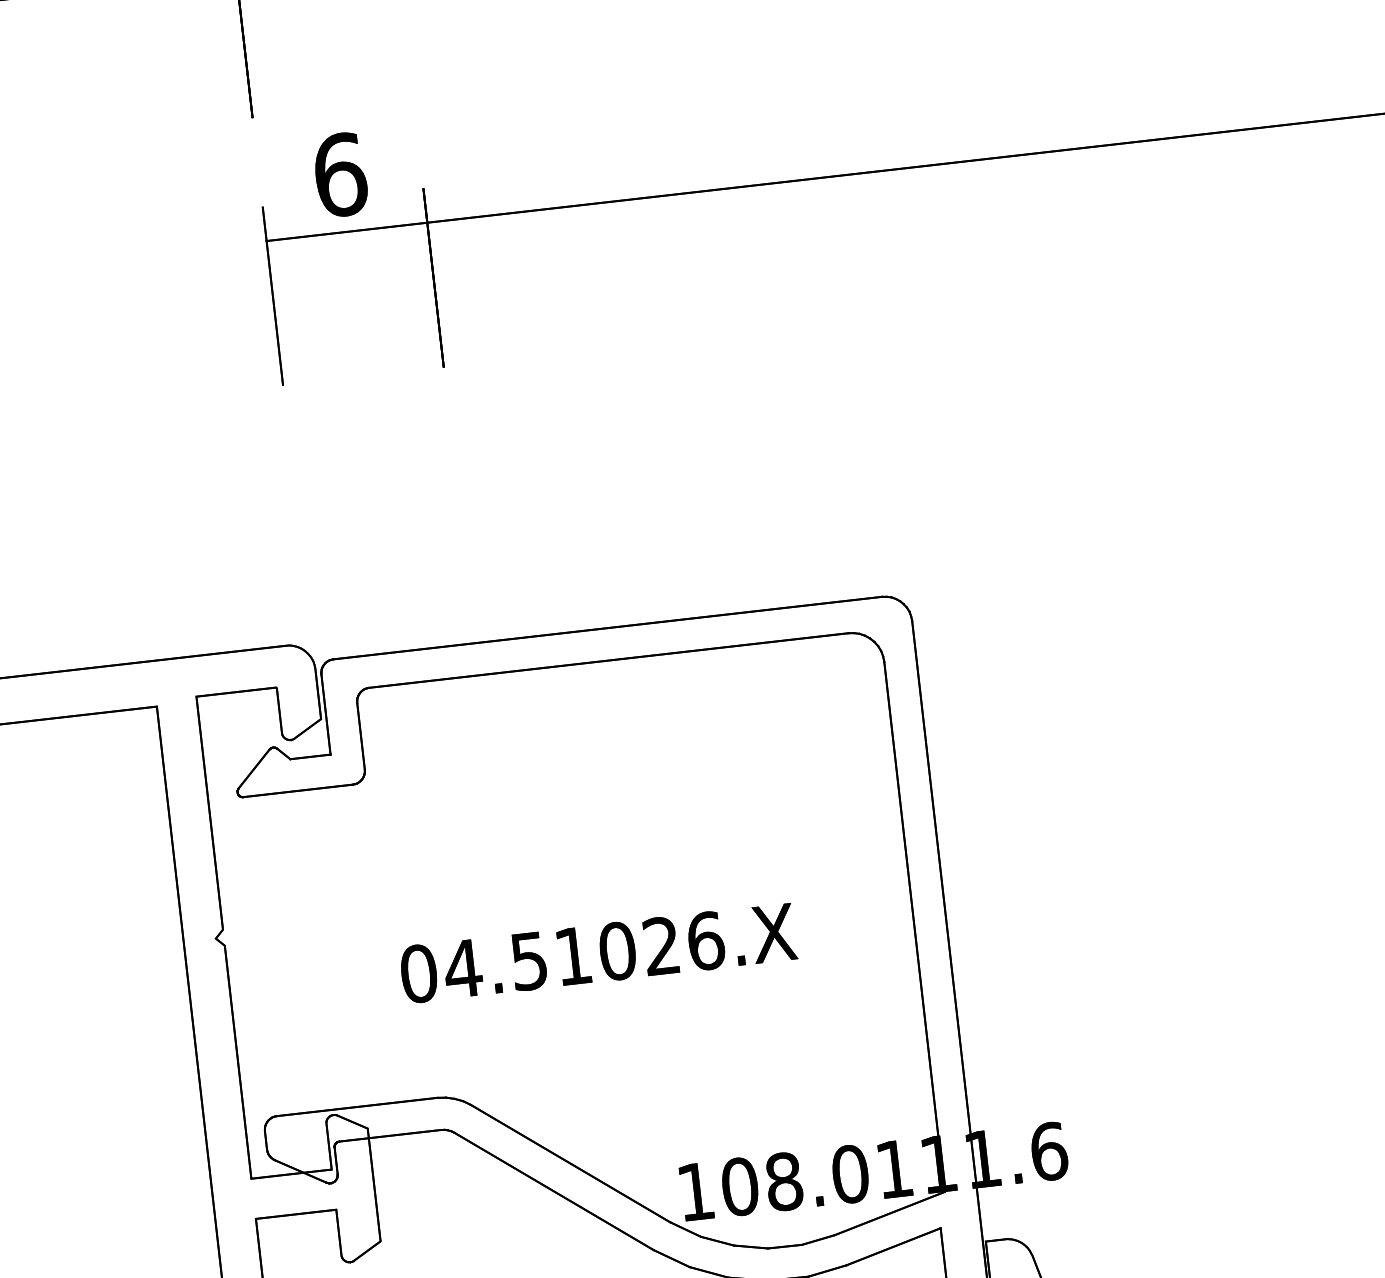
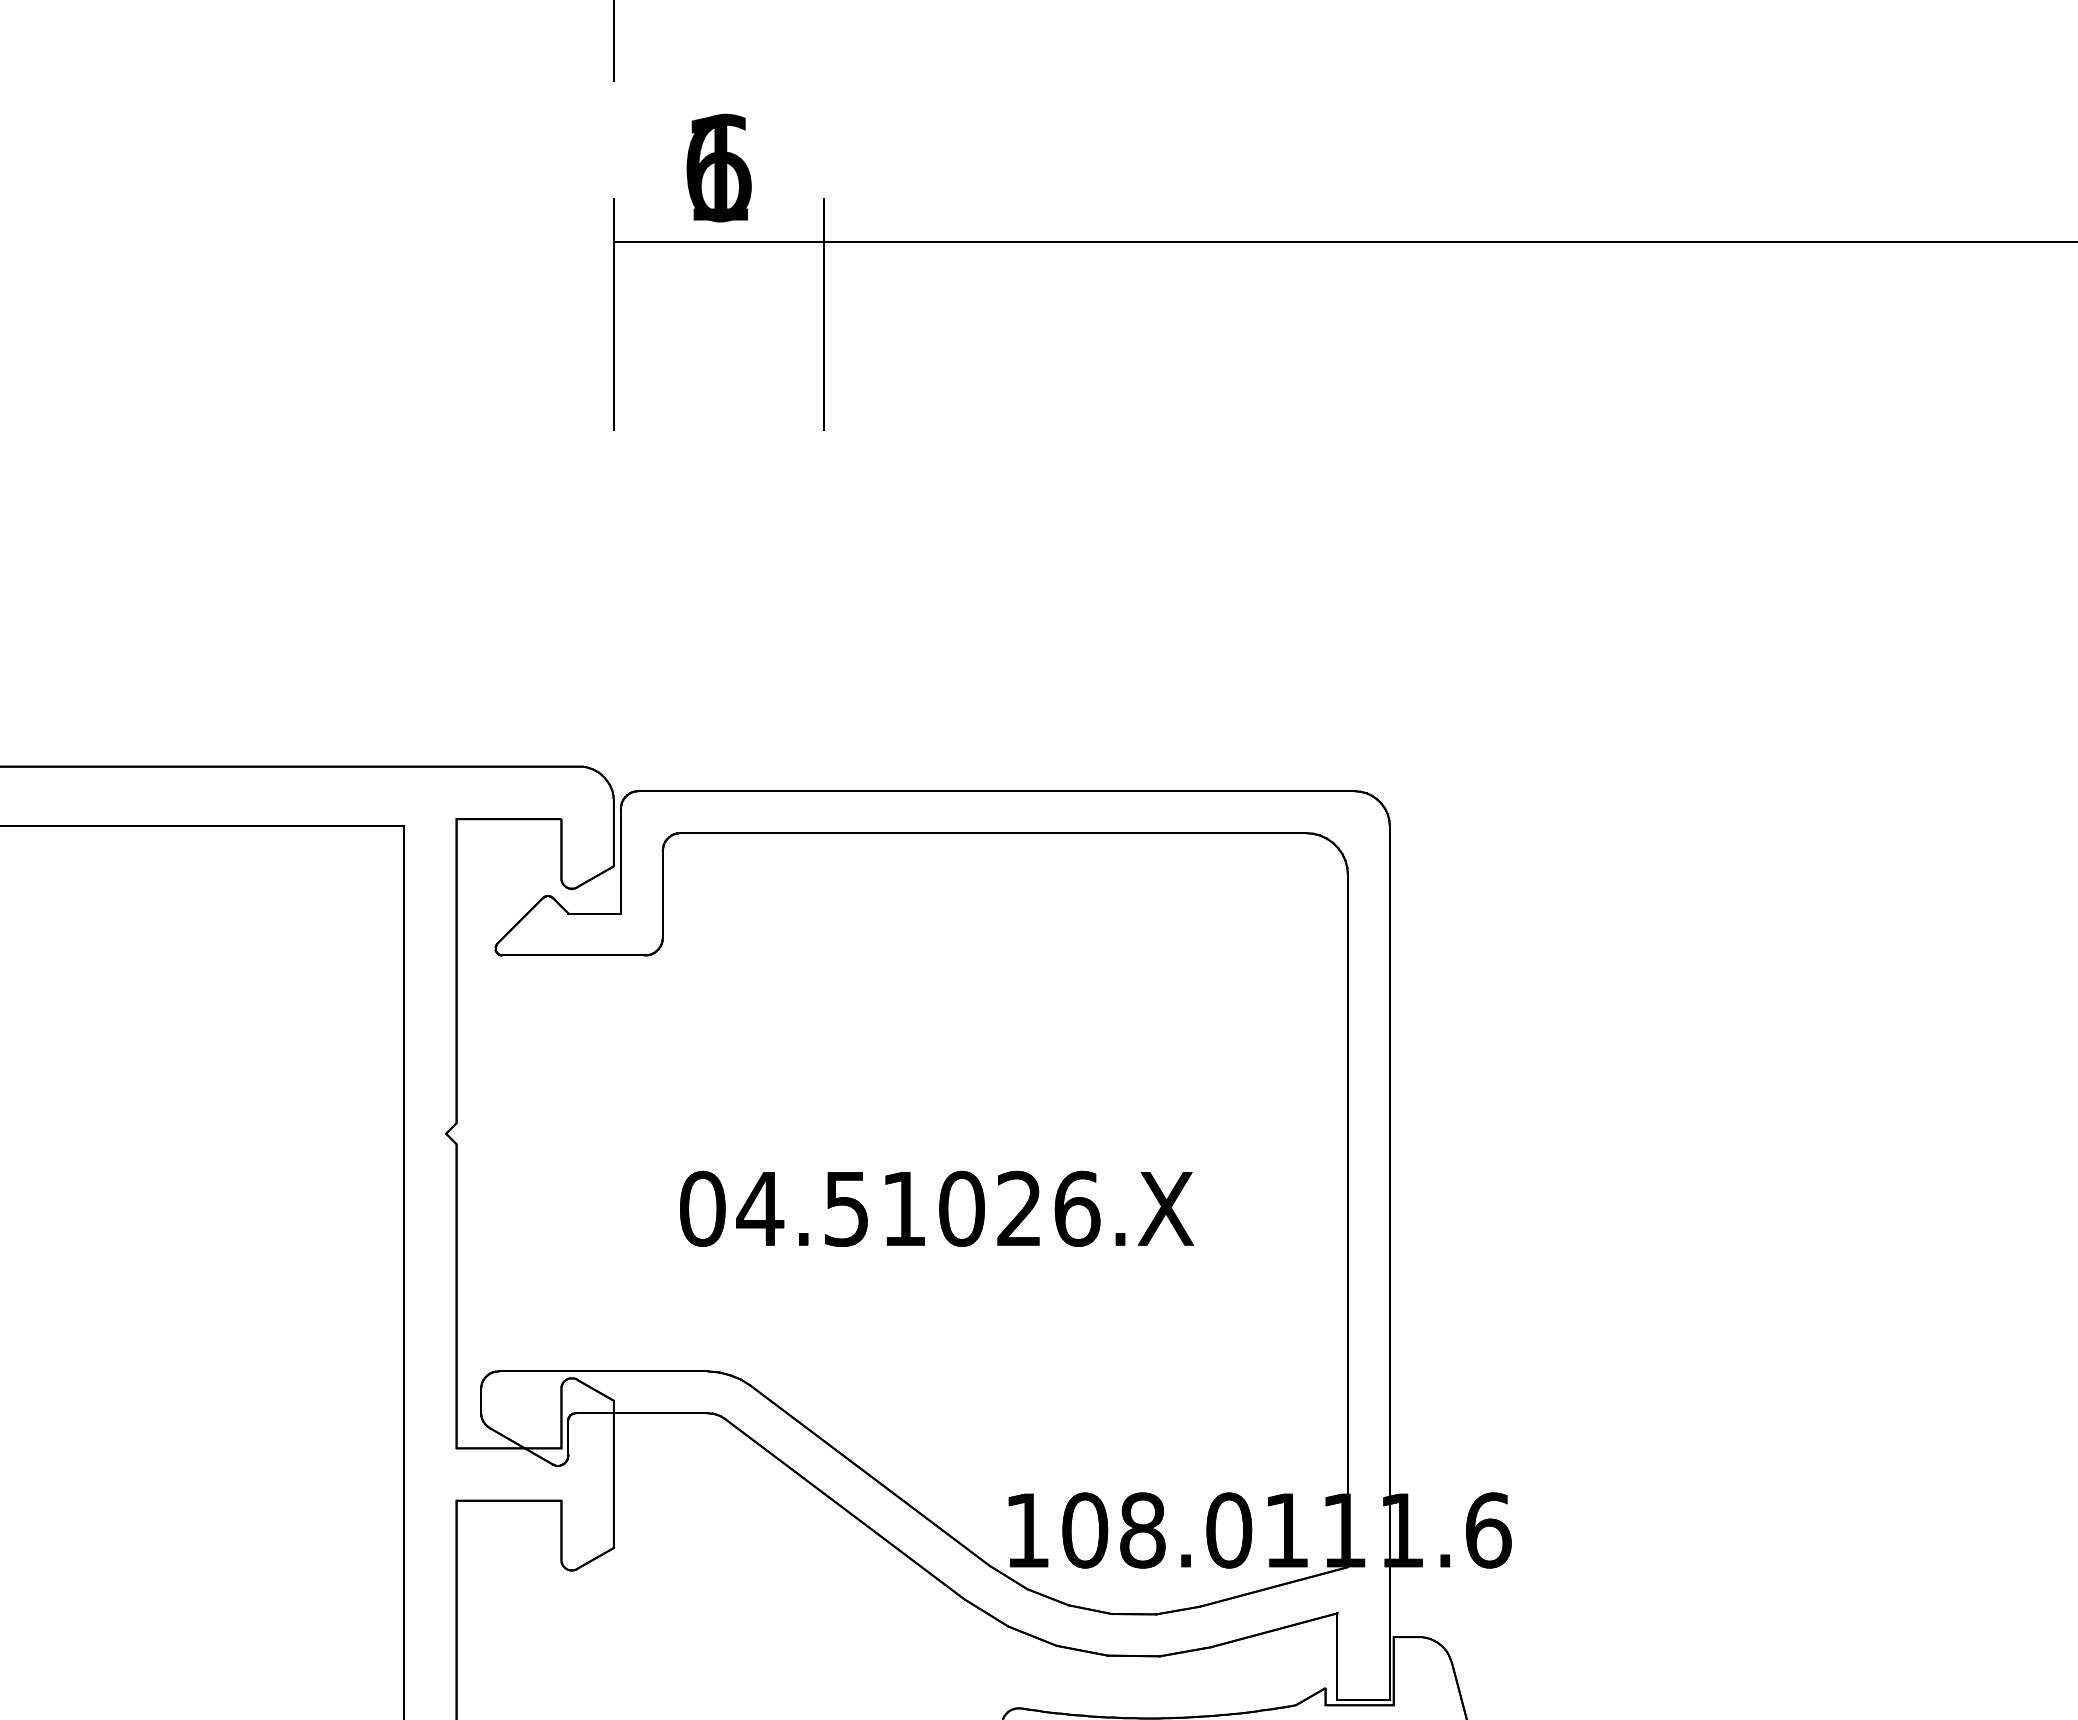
text: (340, 174) -> (718, 167), 6 -> 1

